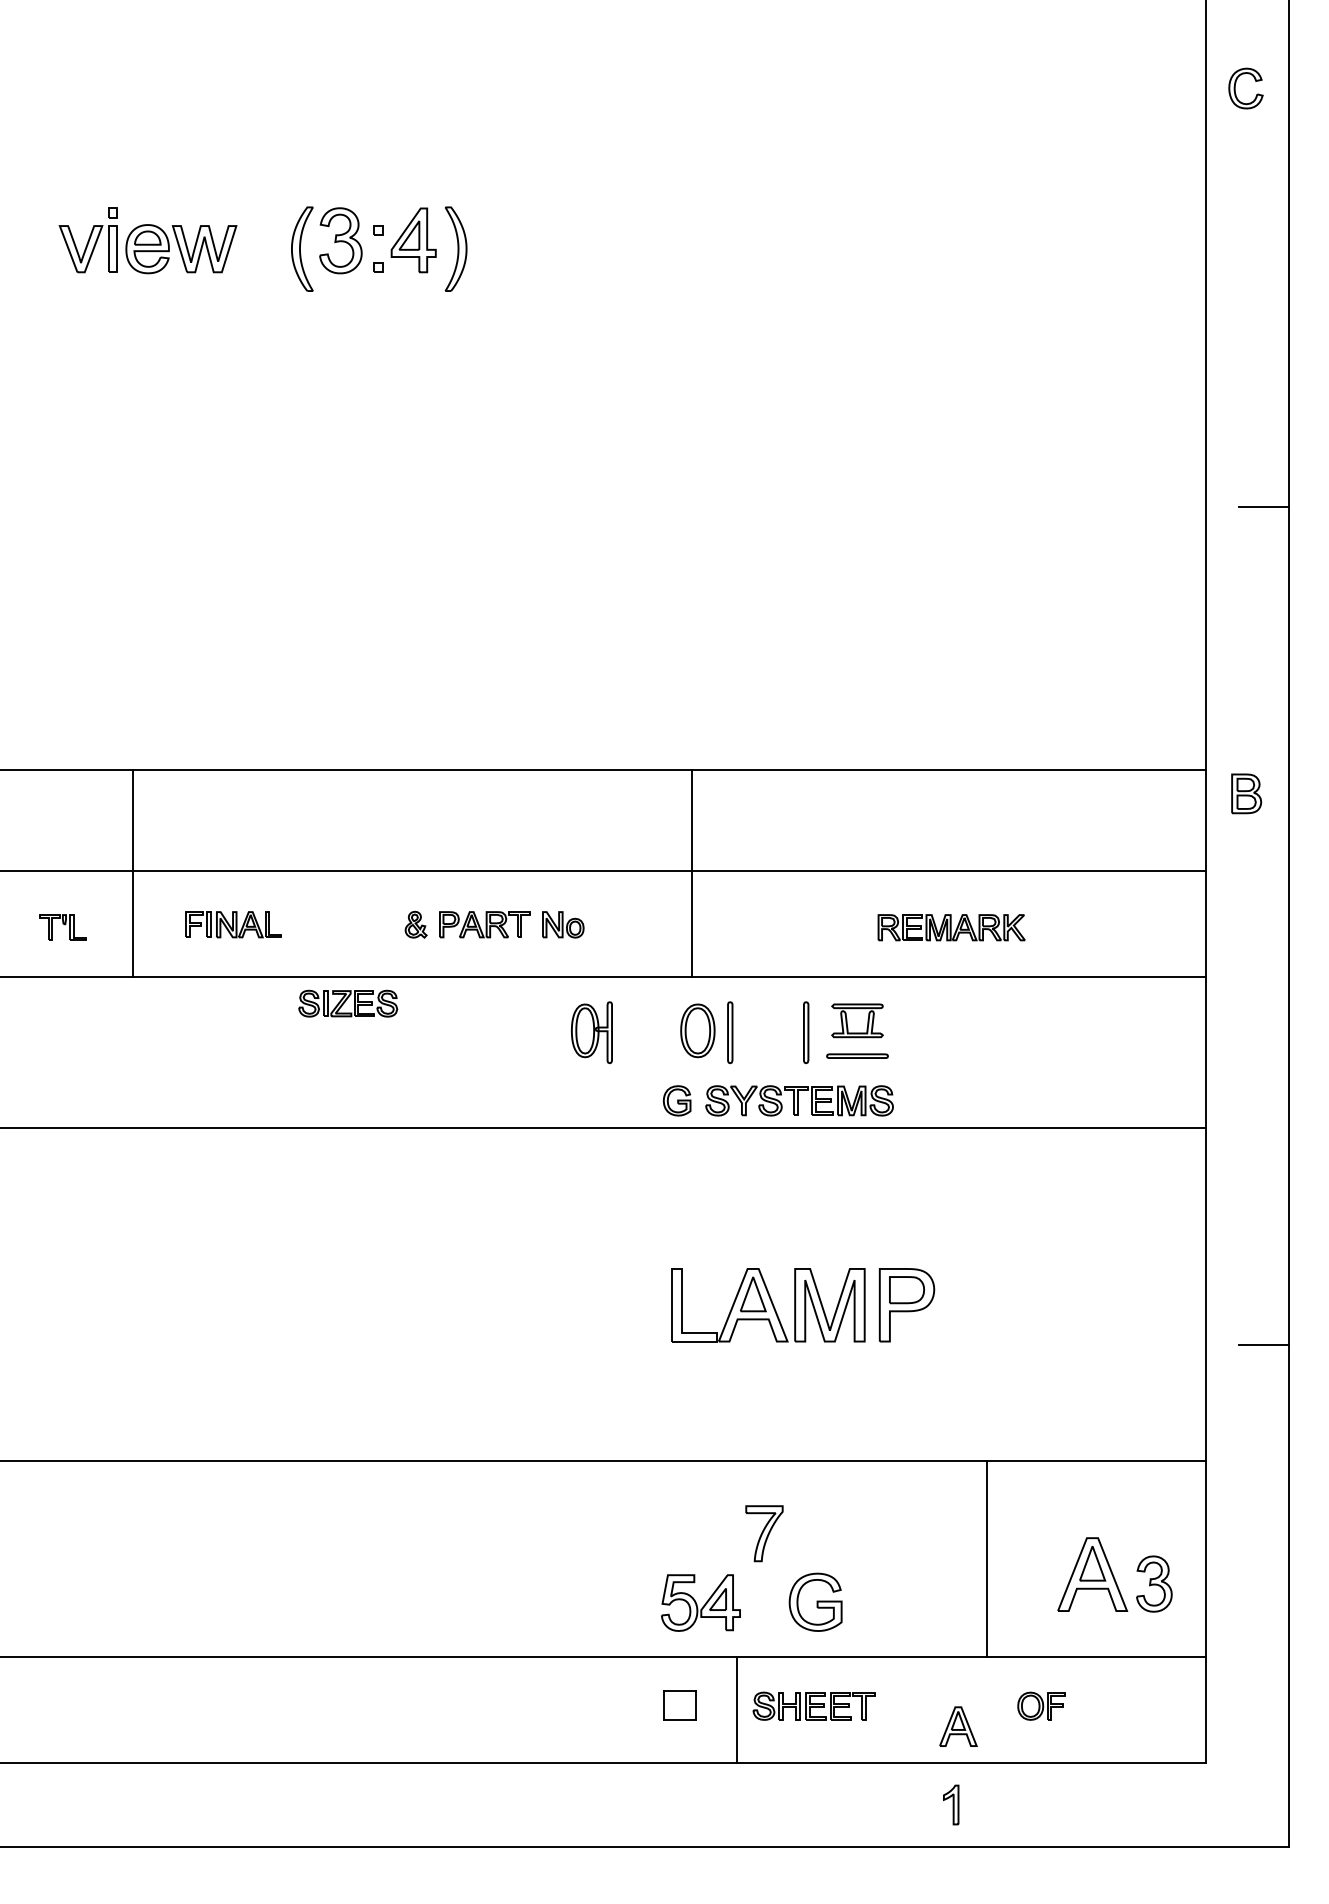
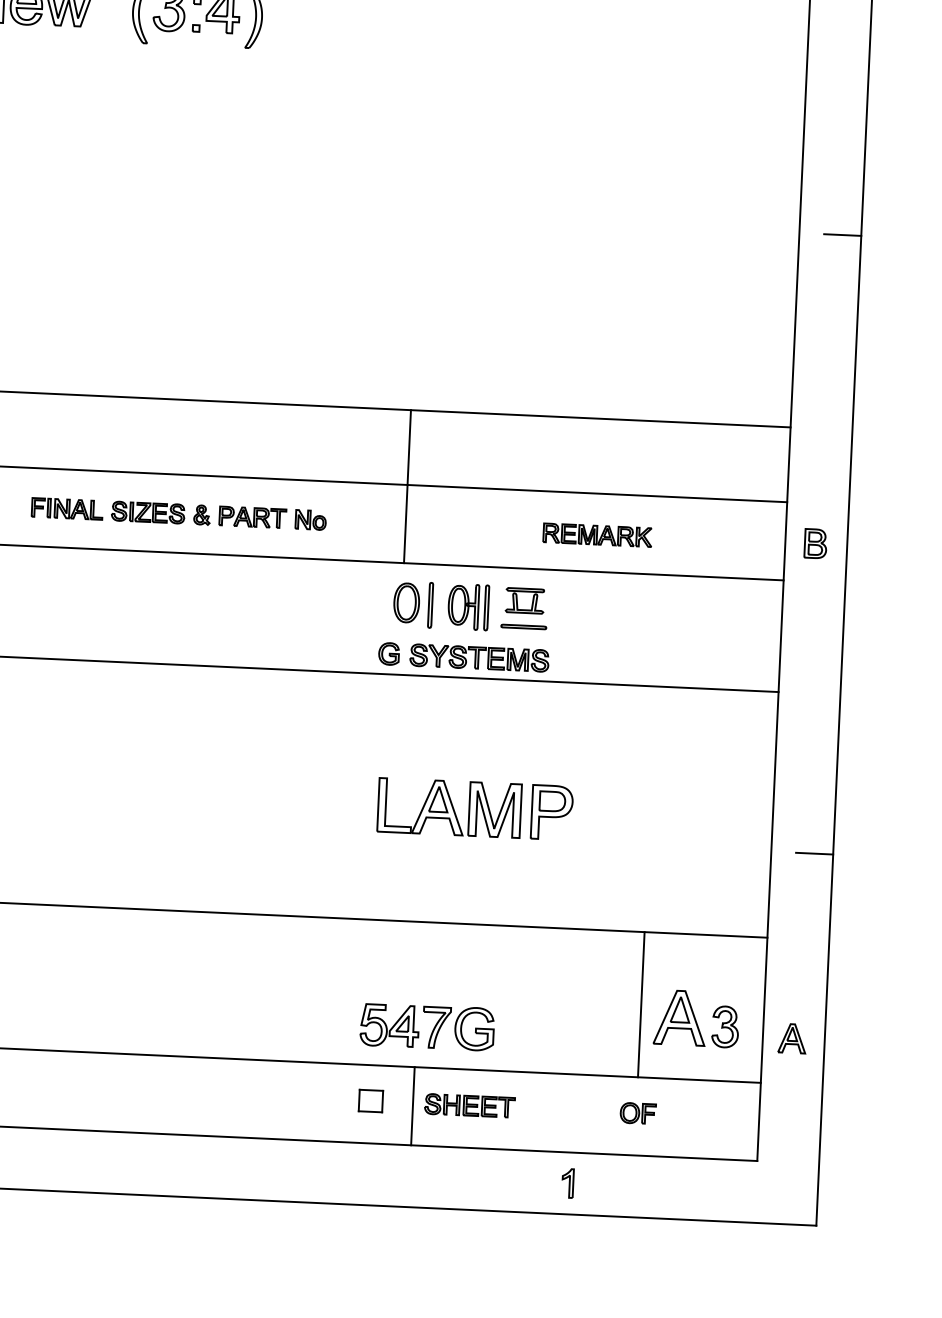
part: (1246, 793) -> (815, 543), moved
part: (348, 1003) -> (148, 512), moved
part: (591, 1032) -> (463, 606), moved
part: (764, 1533) -> (436, 1027), moved
line: (987, 1558) -> (641, 1004), moved
part: (958, 1726) -> (792, 1038), moved

